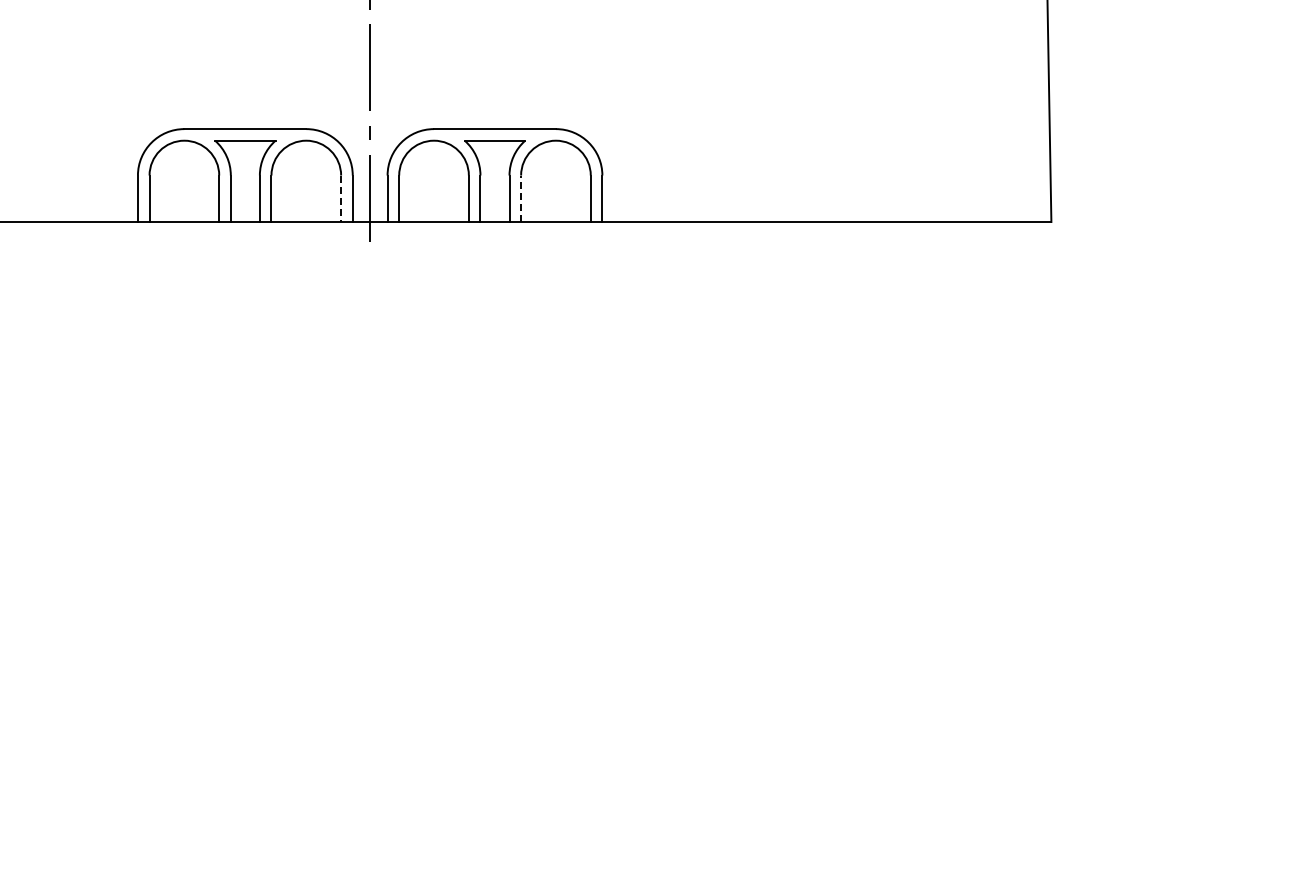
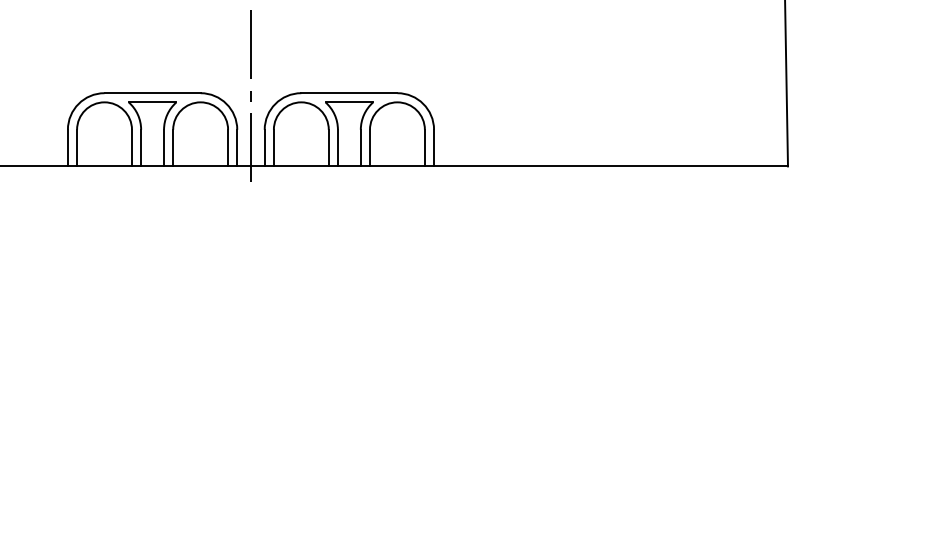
line: (521, 198) -> (370, 147), dashed -> solid
line: (341, 199) -> (228, 148), dashed -> solid

